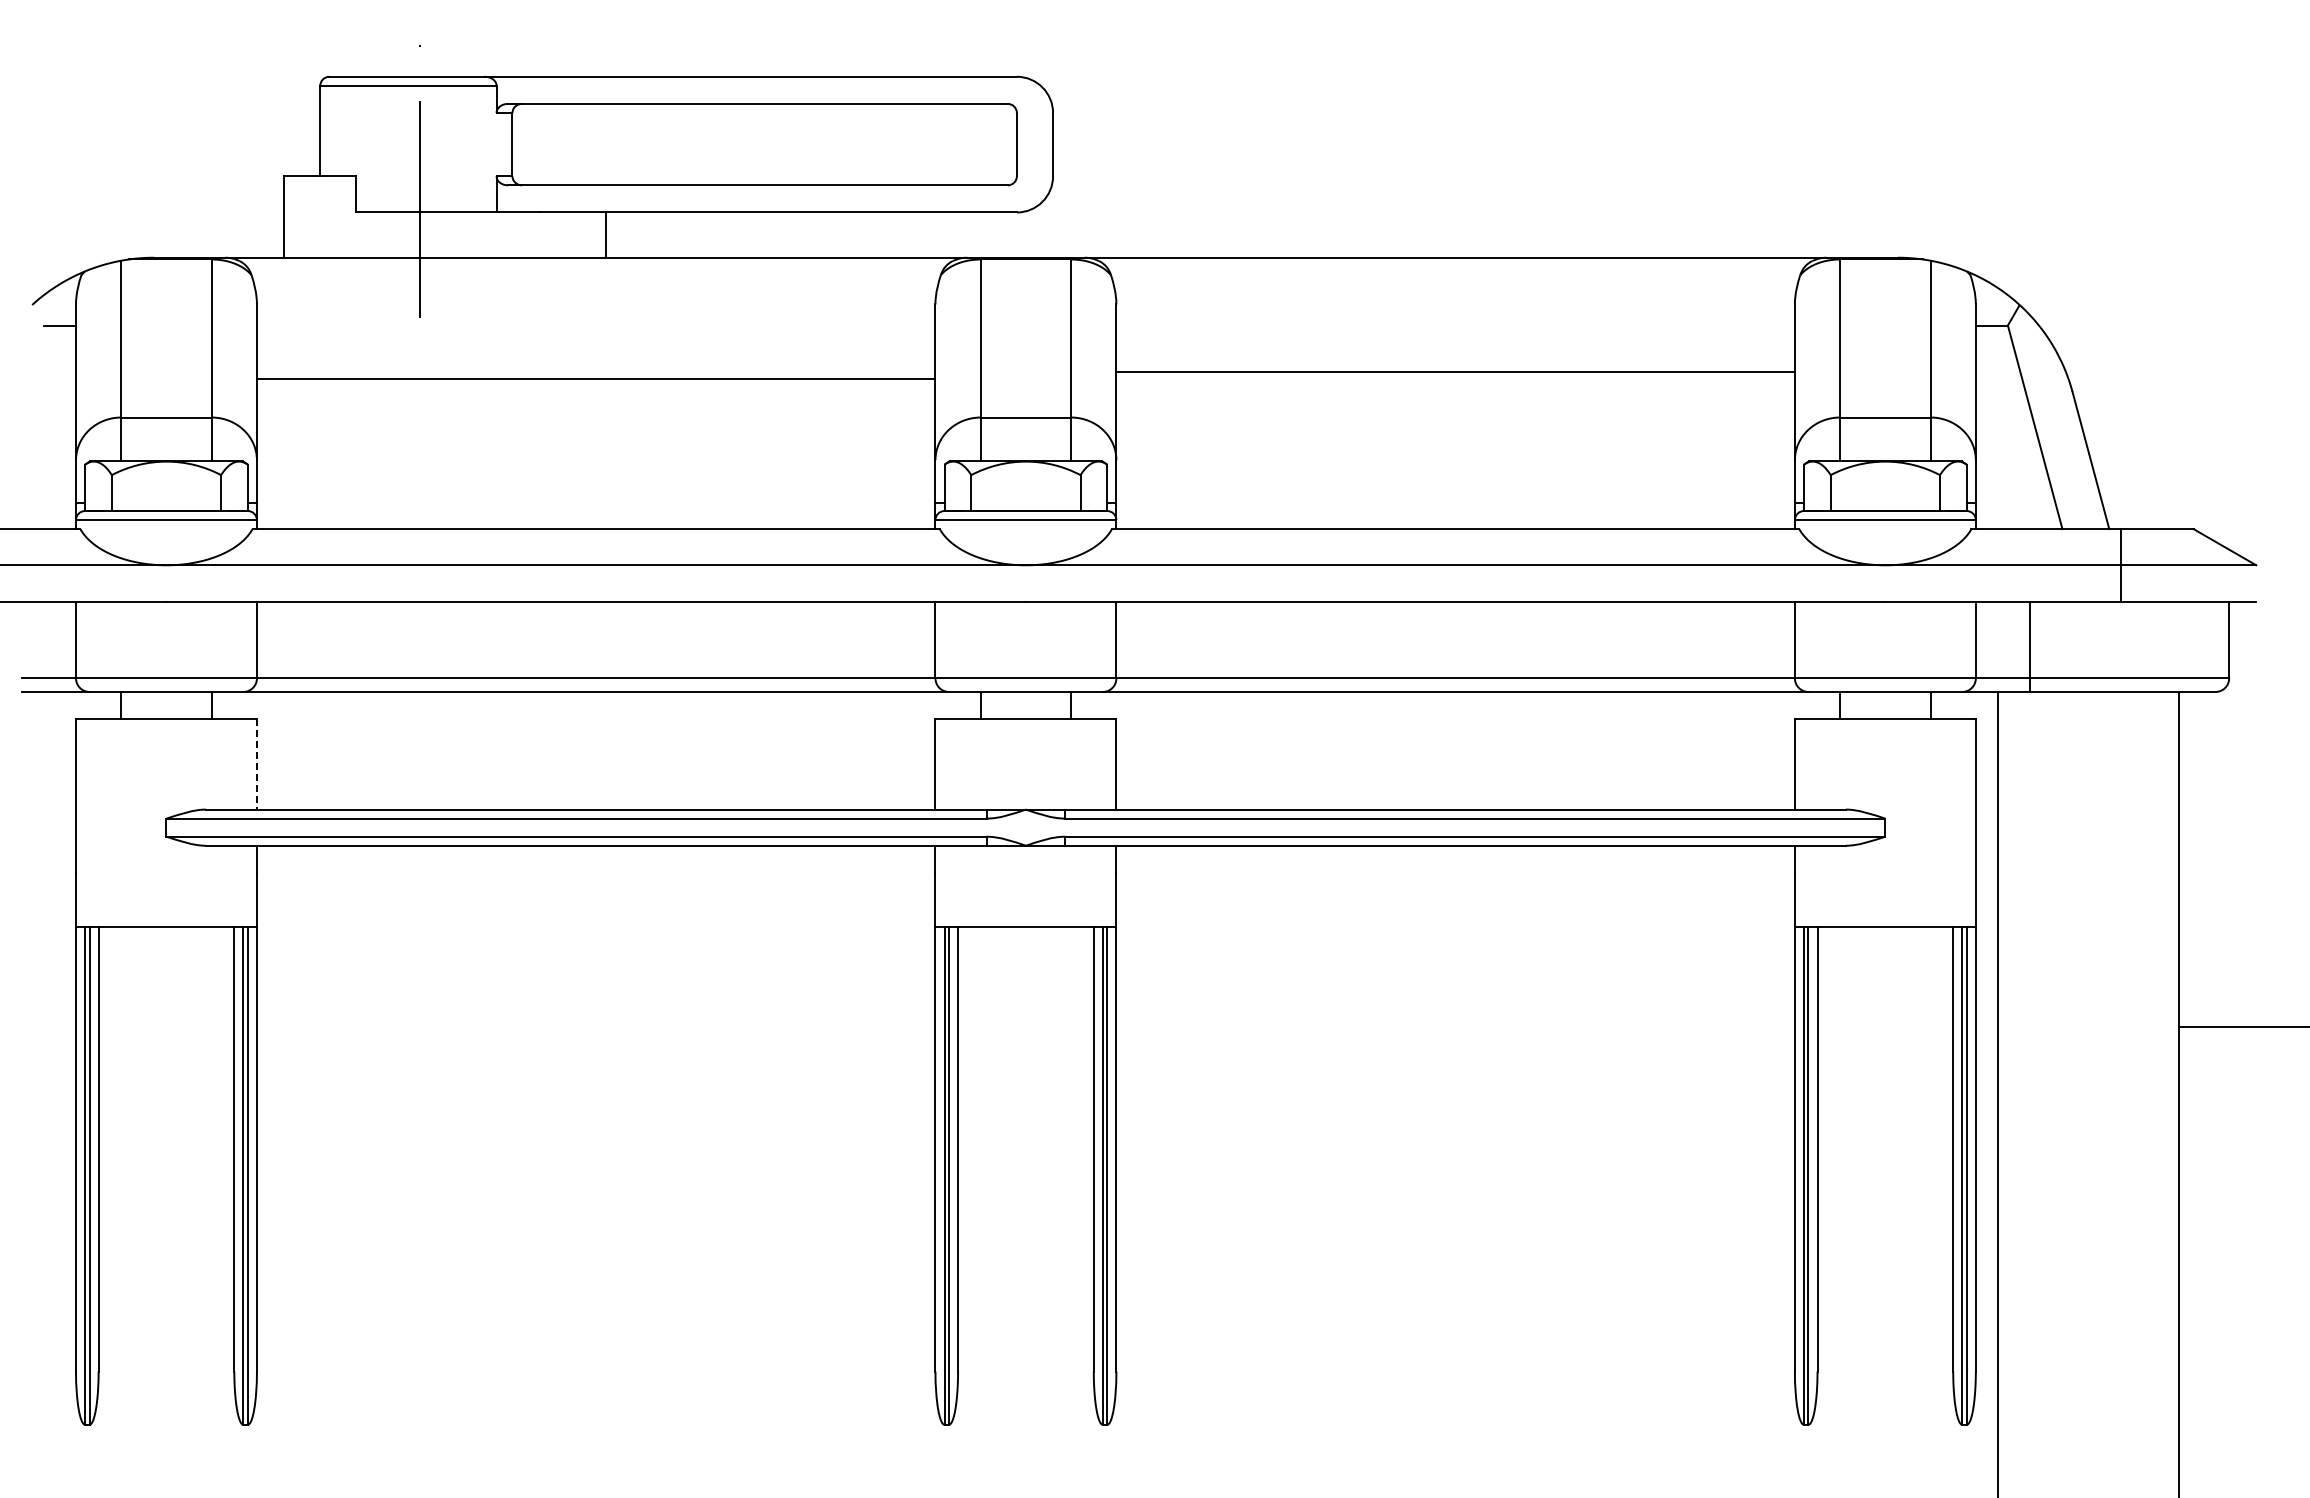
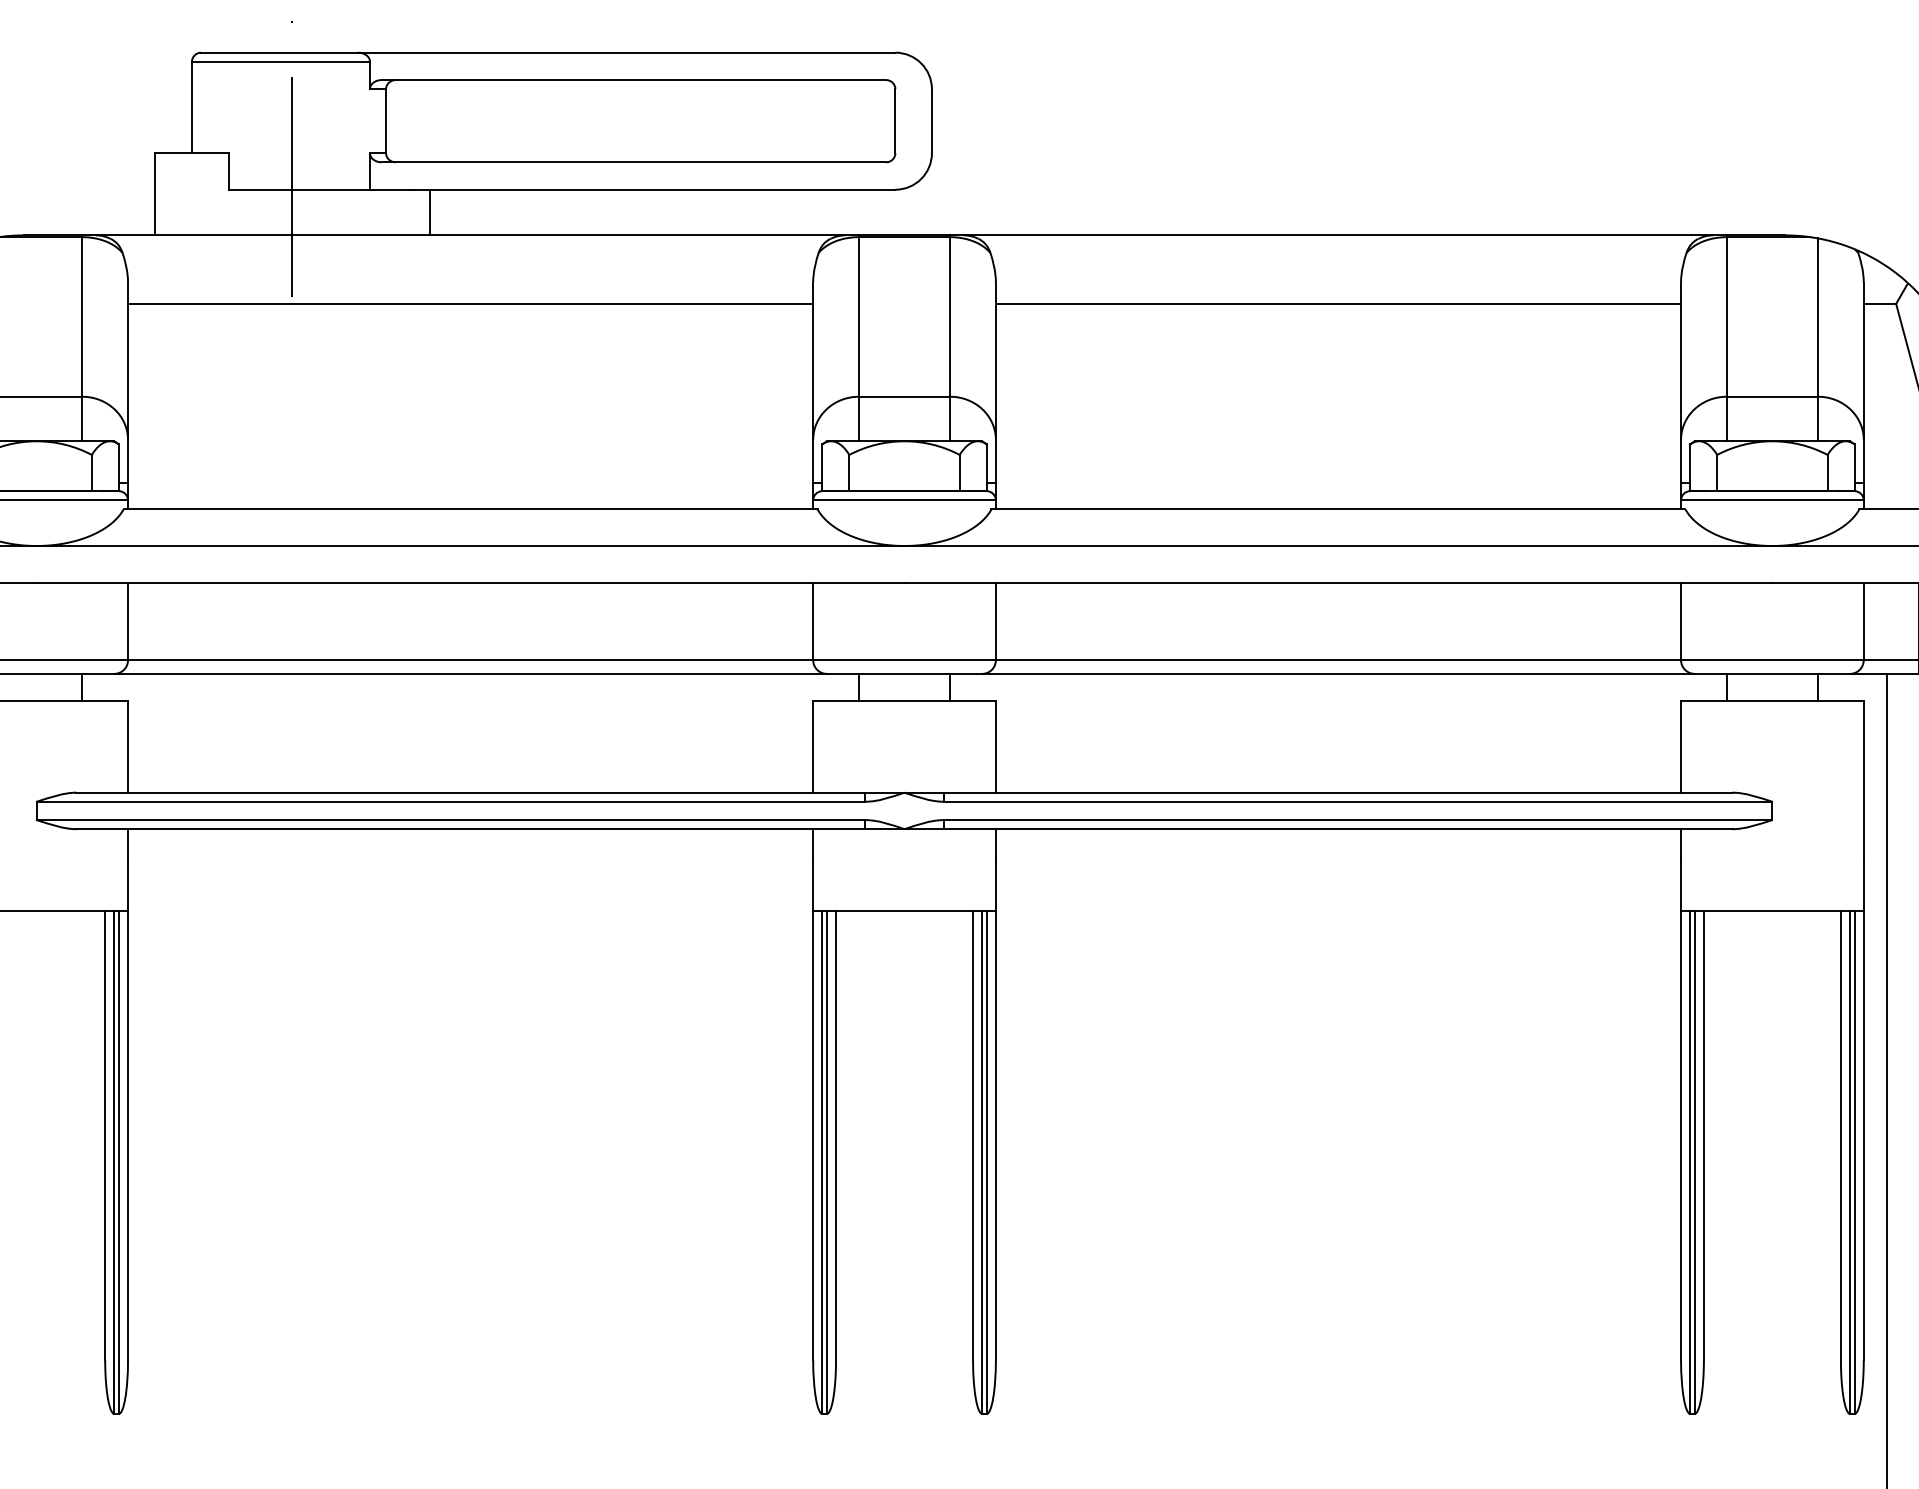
line: (605, 234) -> (429, 211), moved
line: (1455, 371) -> (1338, 303), moved
line: (595, 378) -> (469, 303), moved
line: (256, 764) -> (127, 747), dashed -> solid

